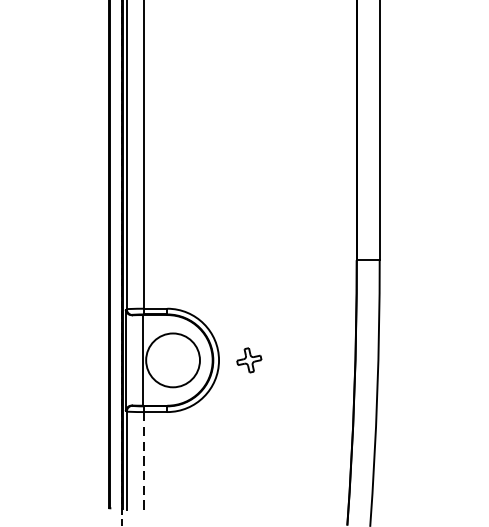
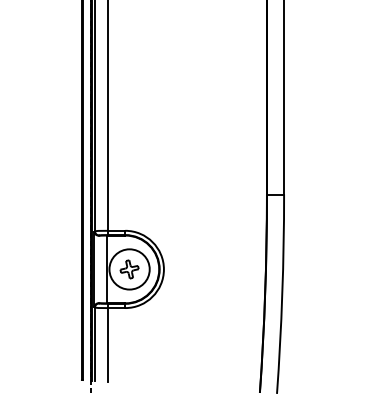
part: (249, 360) -> (129, 269), moved
line: (143, 462) -> (107, 345), dashed -> solid

